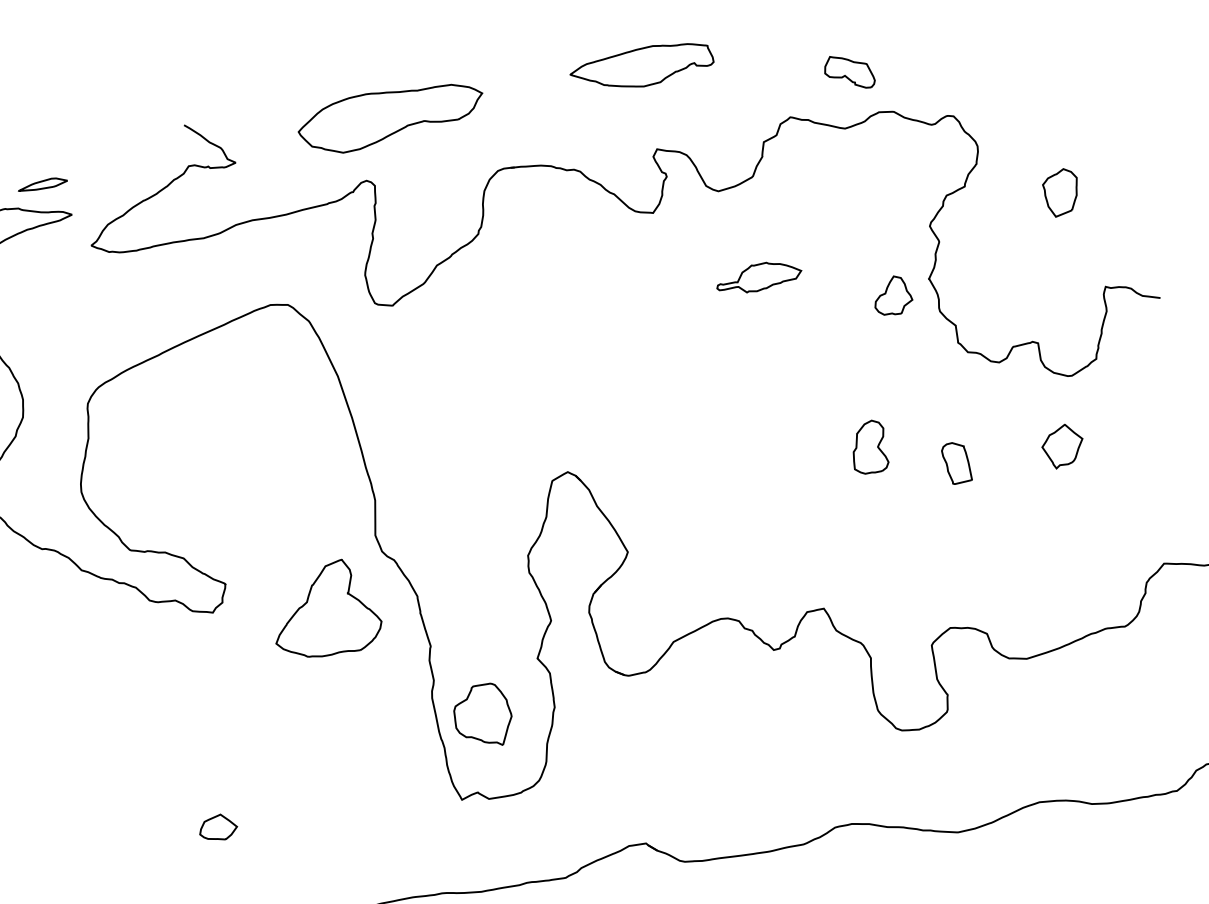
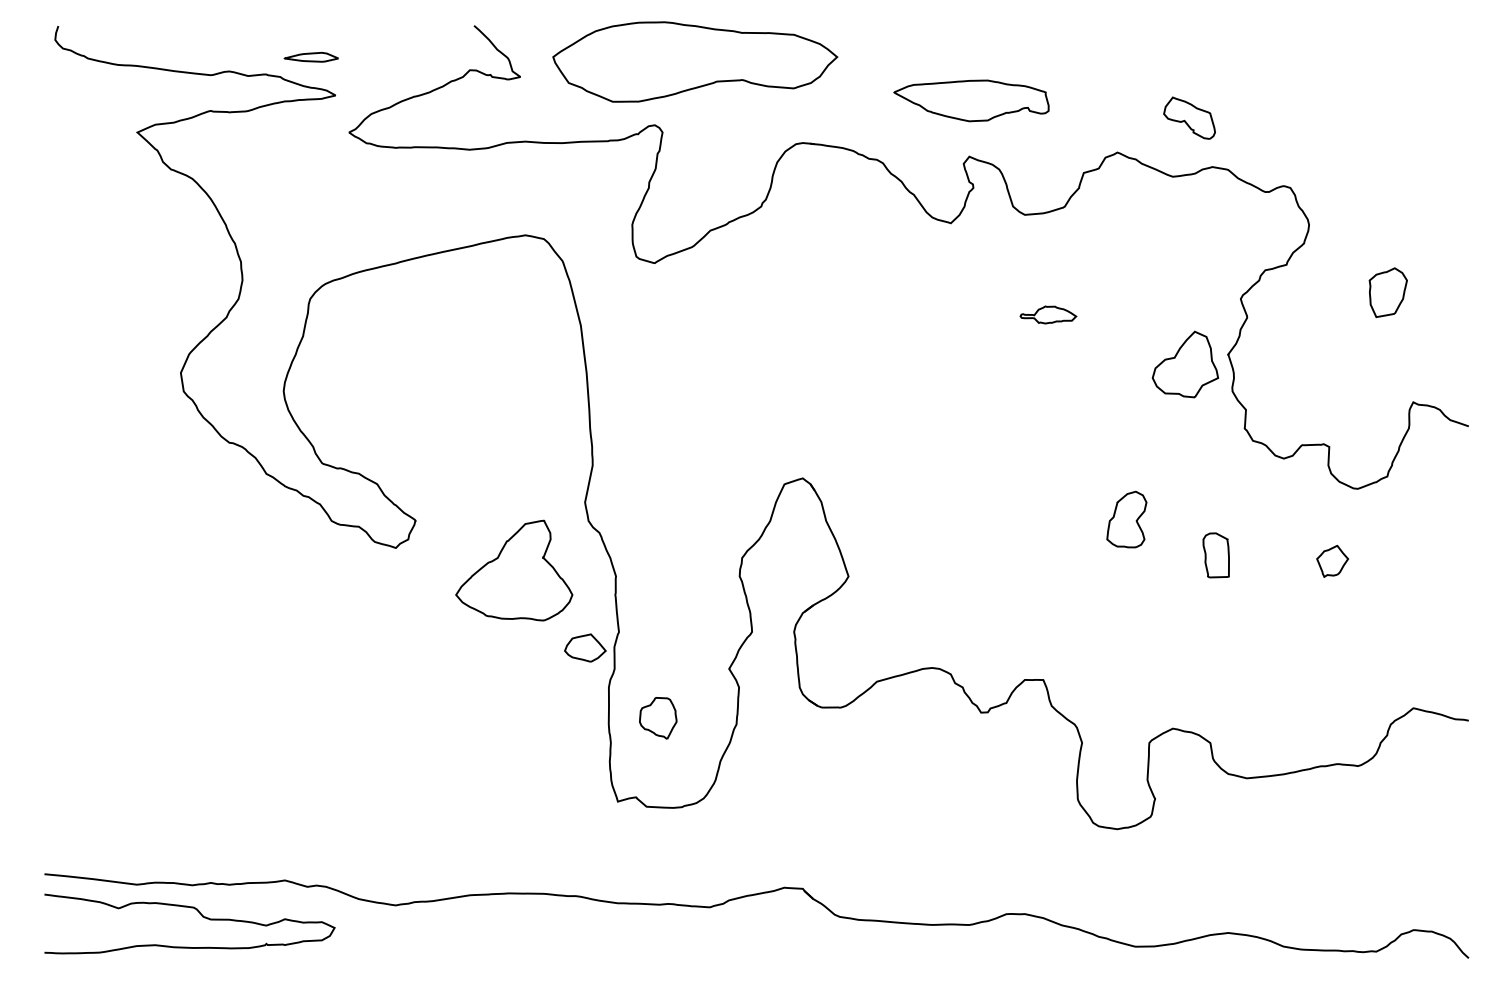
part: (641, 67) -> (971, 100), moved
part: (391, 115) -> (695, 61), size x1.4
part: (758, 276) -> (1048, 314), size x0.6
part: (892, 296) -> (1185, 364), size x1.6
part: (1062, 446) -> (1332, 561), size x0.7
part: (482, 717) -> (657, 718), size x0.6
part: (218, 827) -> (585, 647), moved

